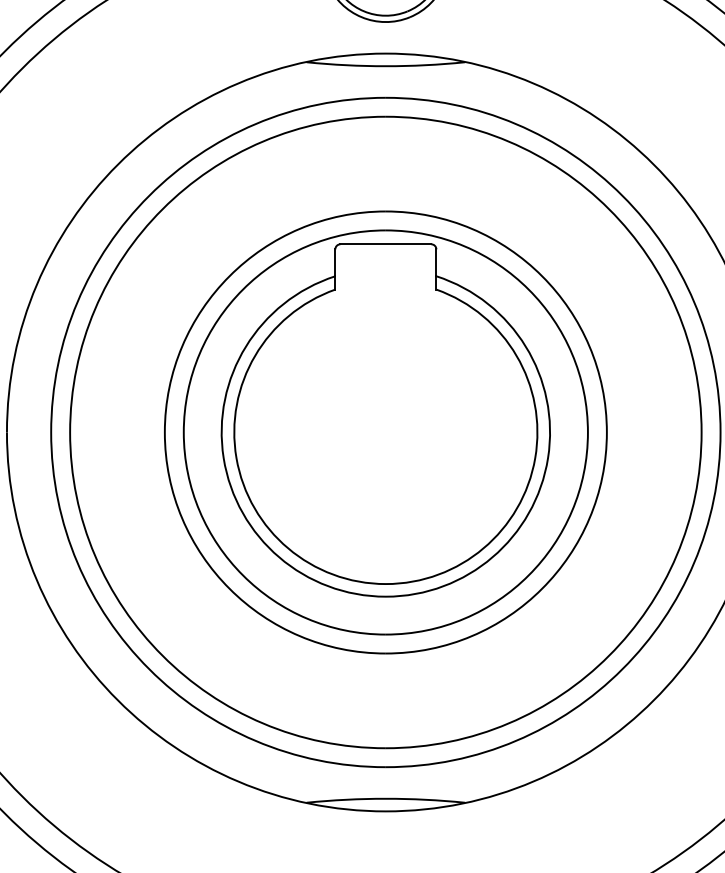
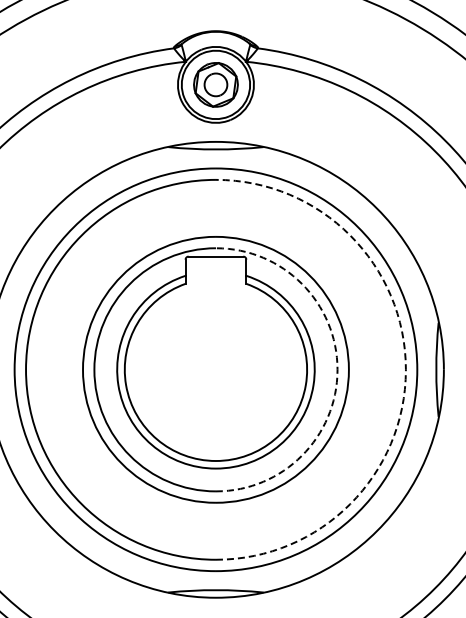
arc: (587, 431) -> (337, 369), solid -> dashed
arc: (700, 431) -> (405, 369), solid -> dashed

